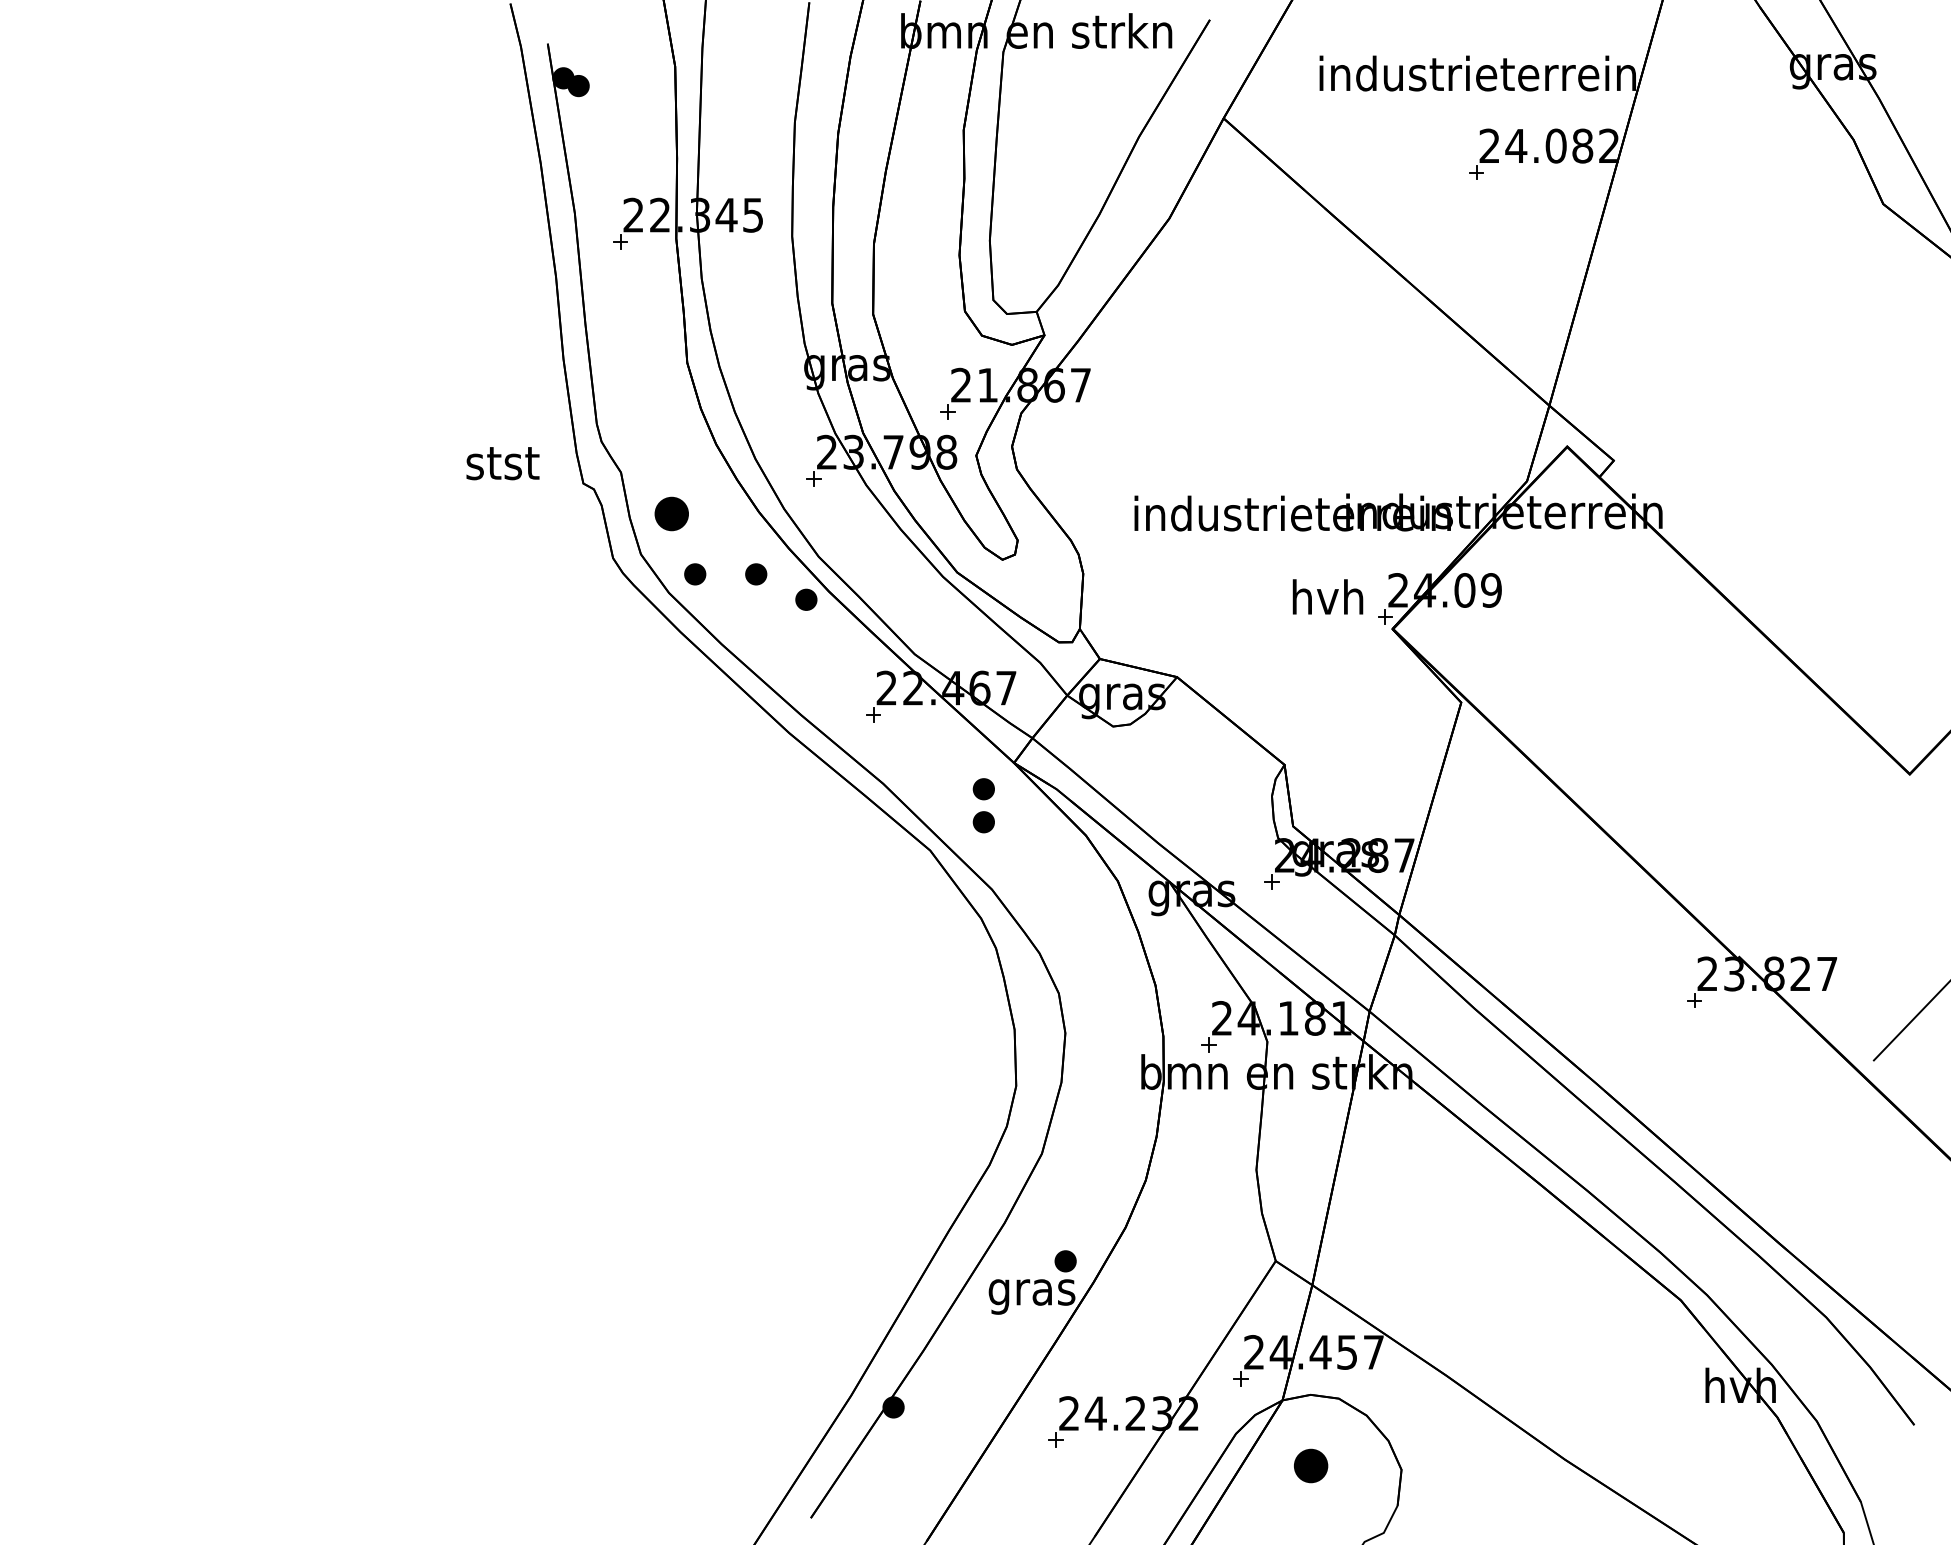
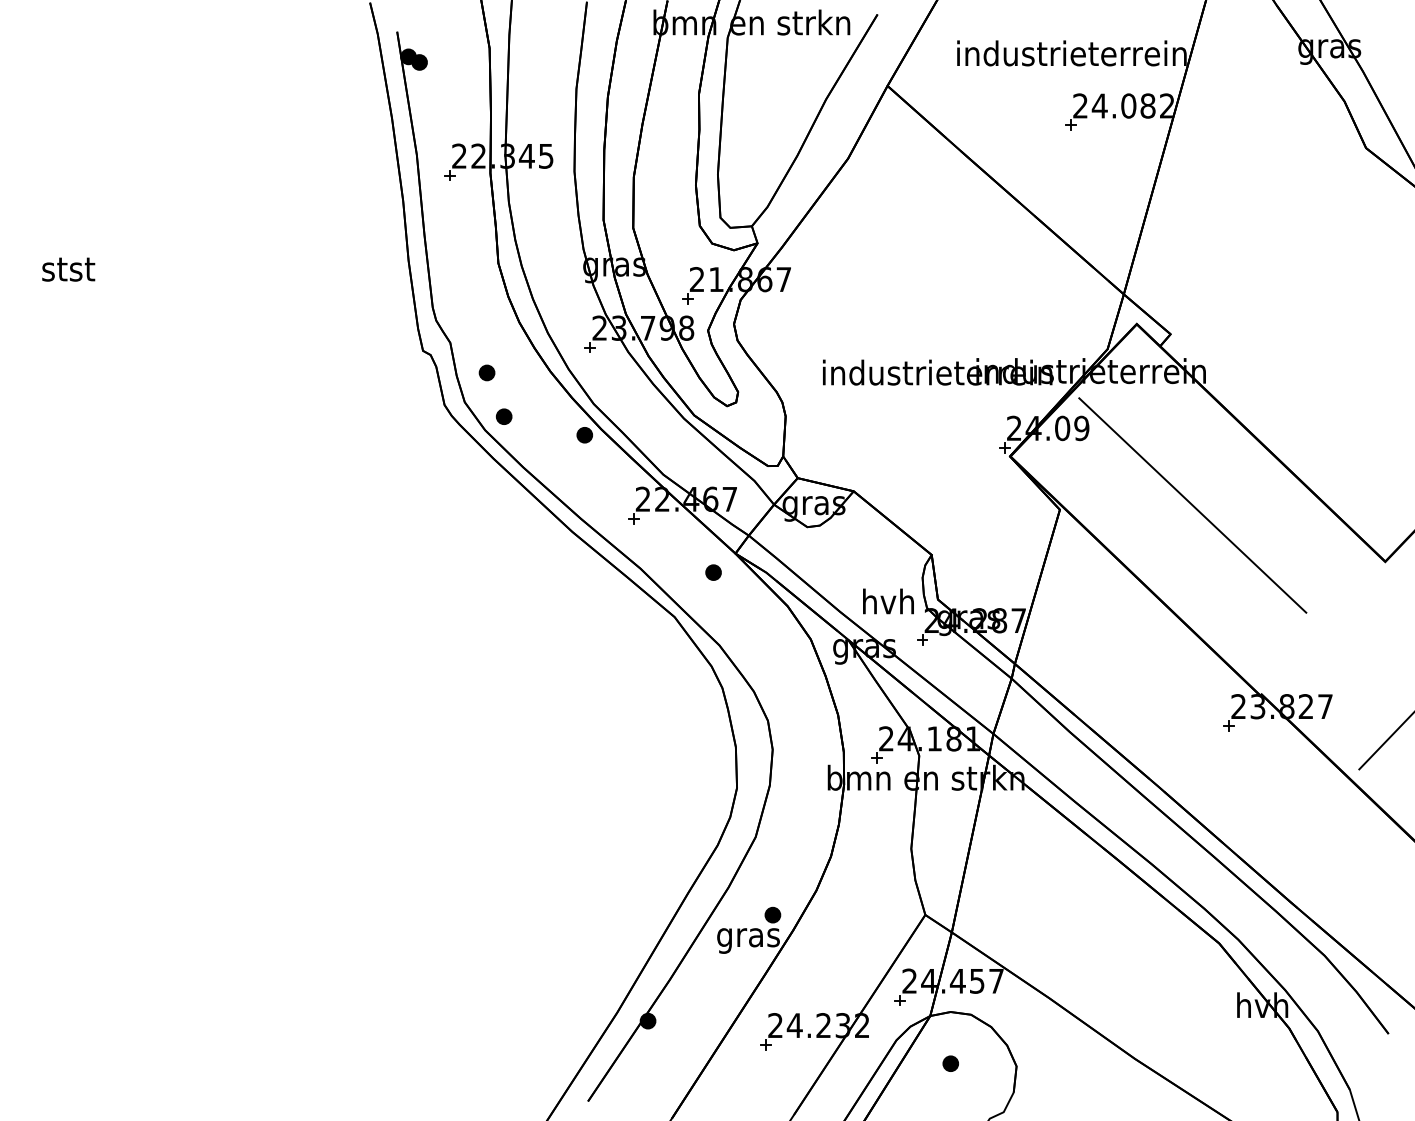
text: (502, 463) -> (68, 269), moved
part: (671, 513) -> (486, 372), size x0.62
part: (756, 574) -> (548, 416), removed
text: (1327, 596) -> (888, 601), moved
line: (1643, 696) -> (1192, 505), added
part: (983, 822) -> (713, 596), removed
part: (1310, 1466) -> (950, 1063), size x0.62

